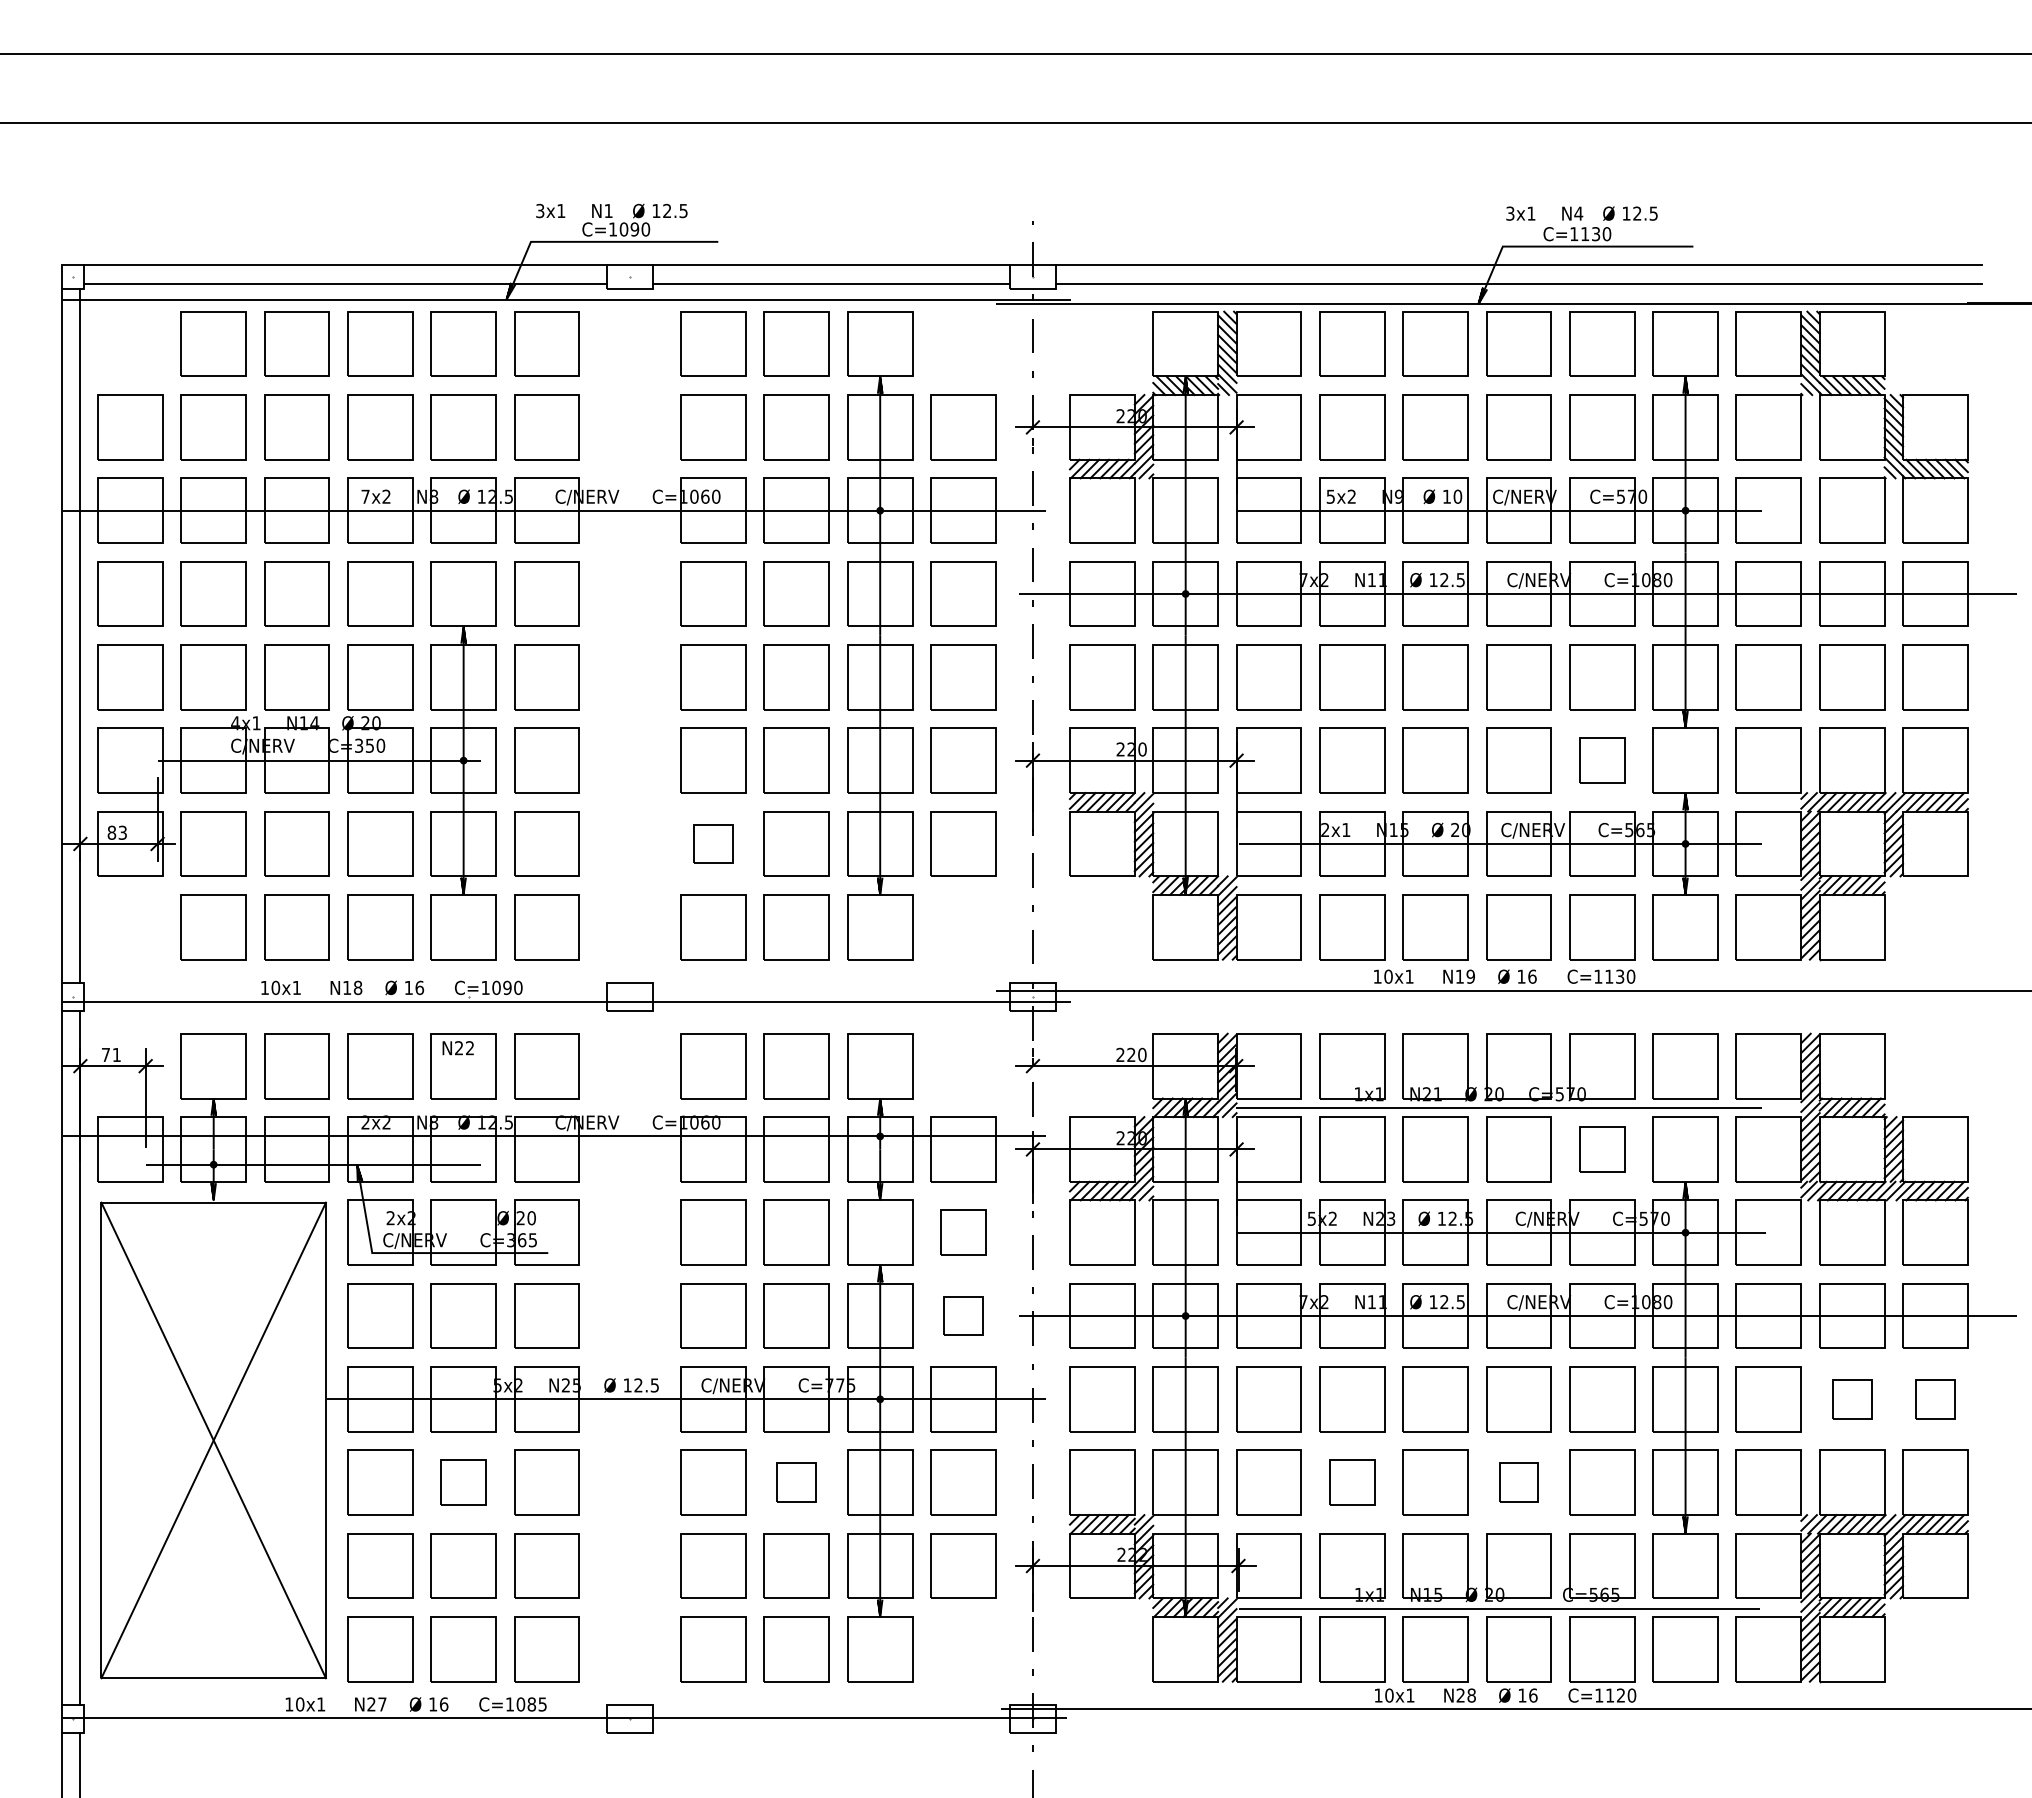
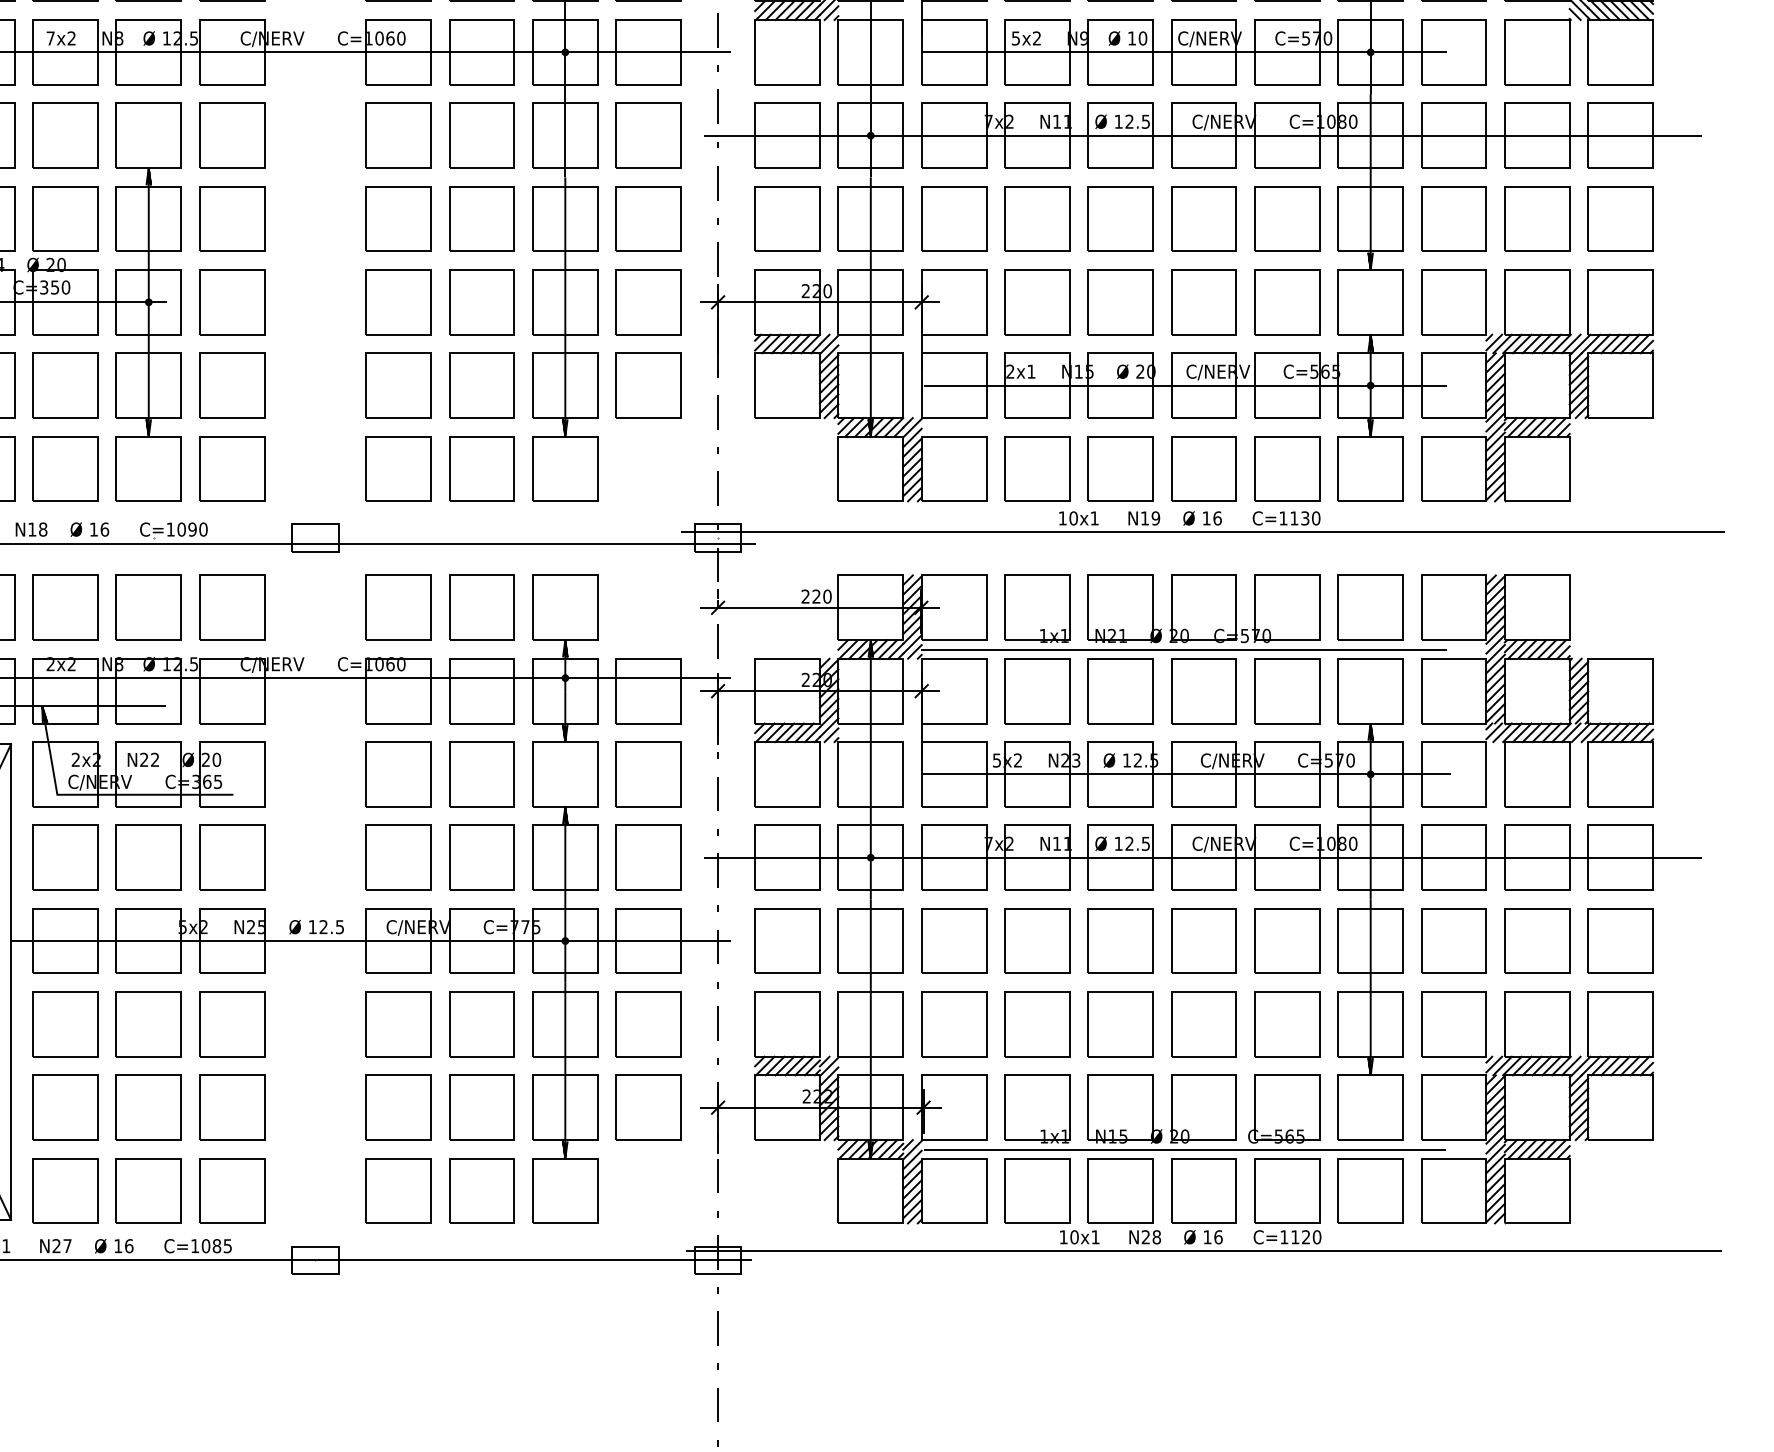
part: (1602, 760) -> (1287, 302), size x1.43
part: (713, 843) -> (398, 385), size x1.67
text: (457, 1048) -> (142, 760), moved
part: (1602, 1149) -> (1287, 691), size x1.43
part: (963, 1232) -> (648, 774), size x1.43
part: (963, 1315) -> (648, 857), size x1.67
part: (1852, 1399) -> (1537, 941), size x1.67
part: (1935, 1399) -> (1620, 941), size x1.67
part: (463, 1482) -> (148, 1024), size x1.43
part: (796, 1482) -> (481, 1024), size x1.67
part: (1352, 1482) -> (1037, 1024), size x1.43
part: (1518, 1482) -> (1203, 1024), size x1.67

